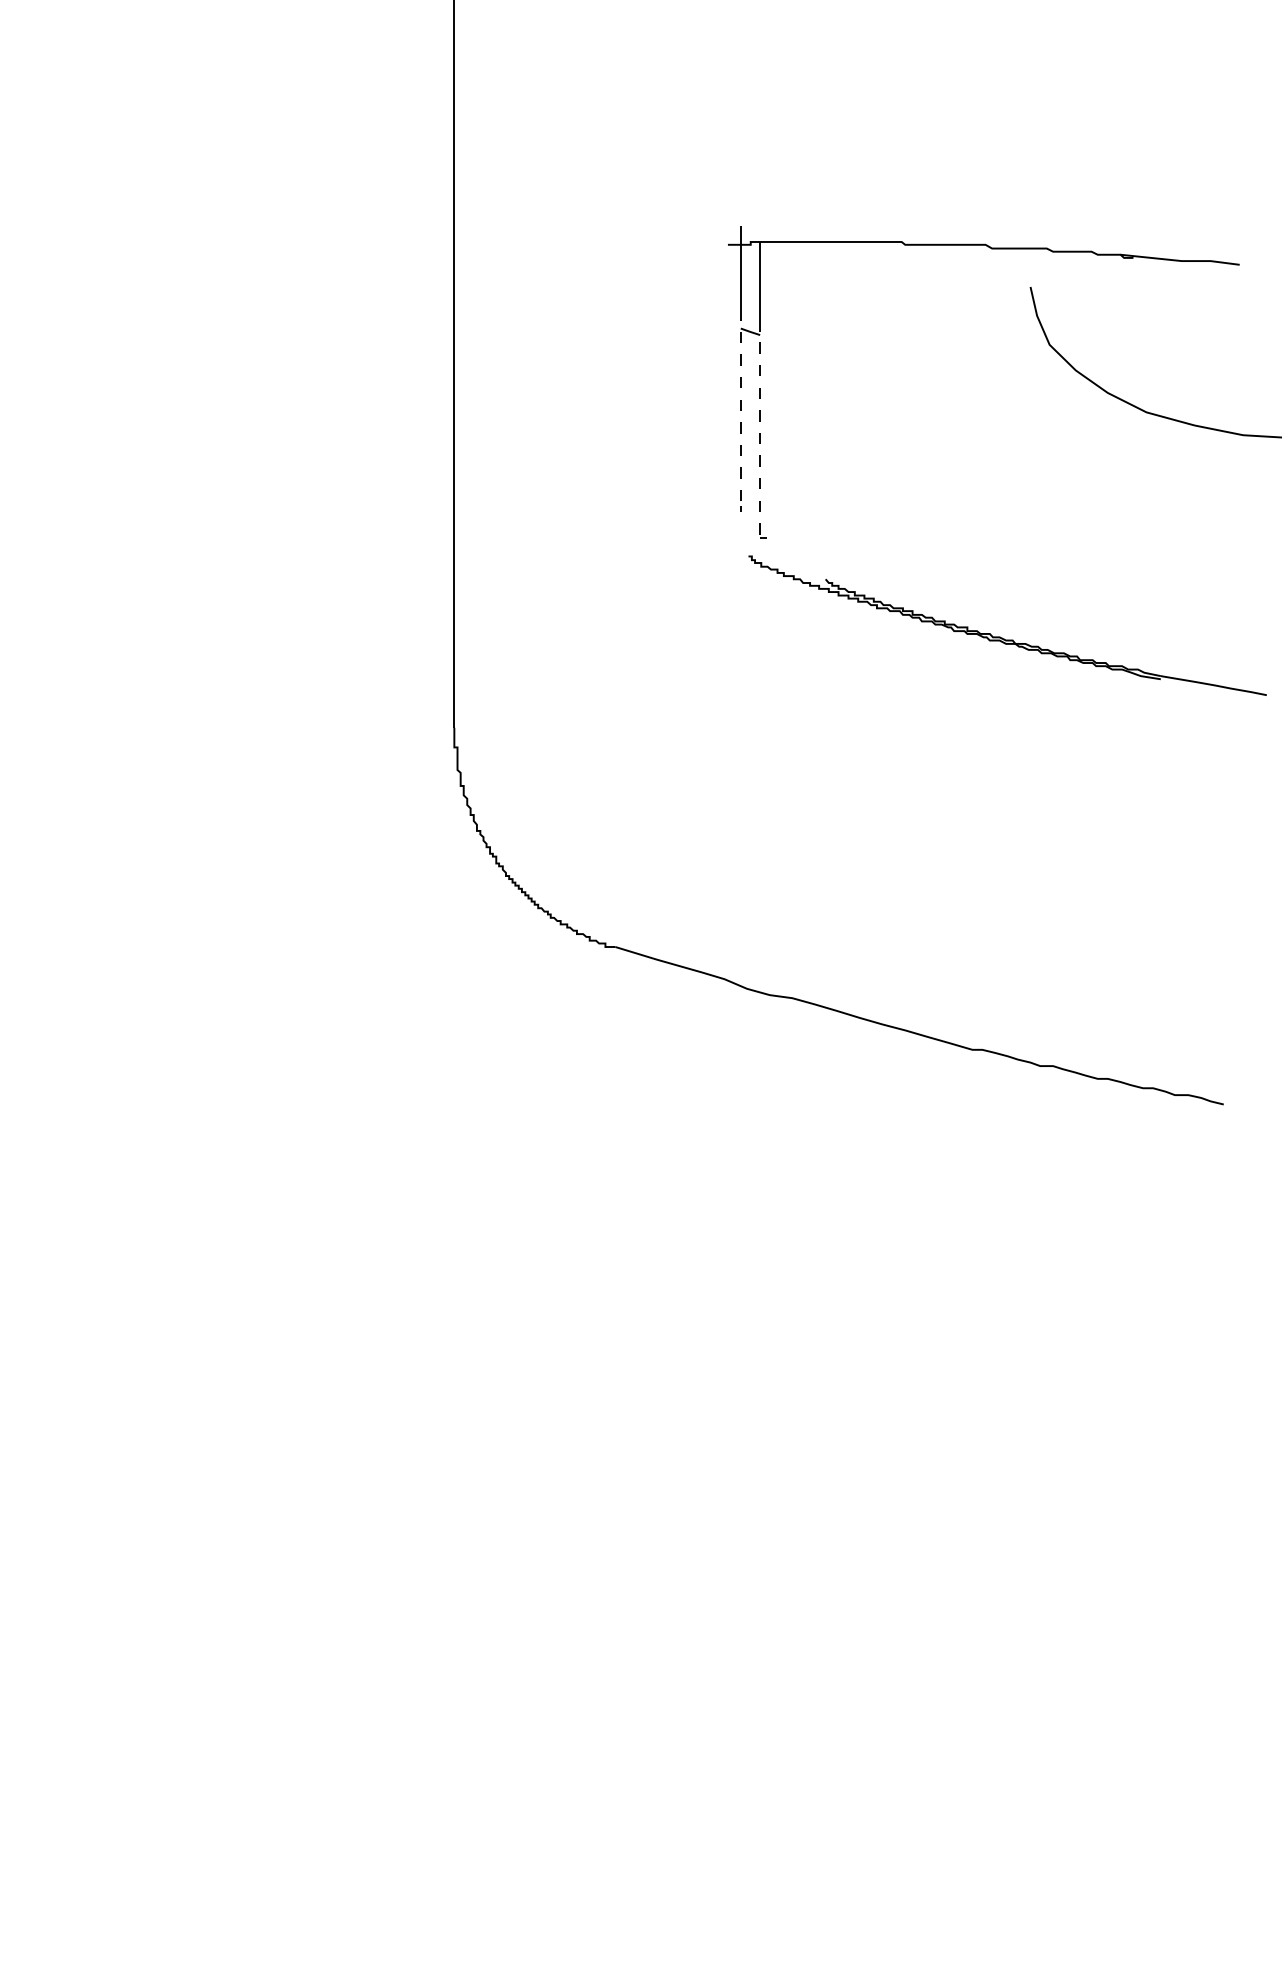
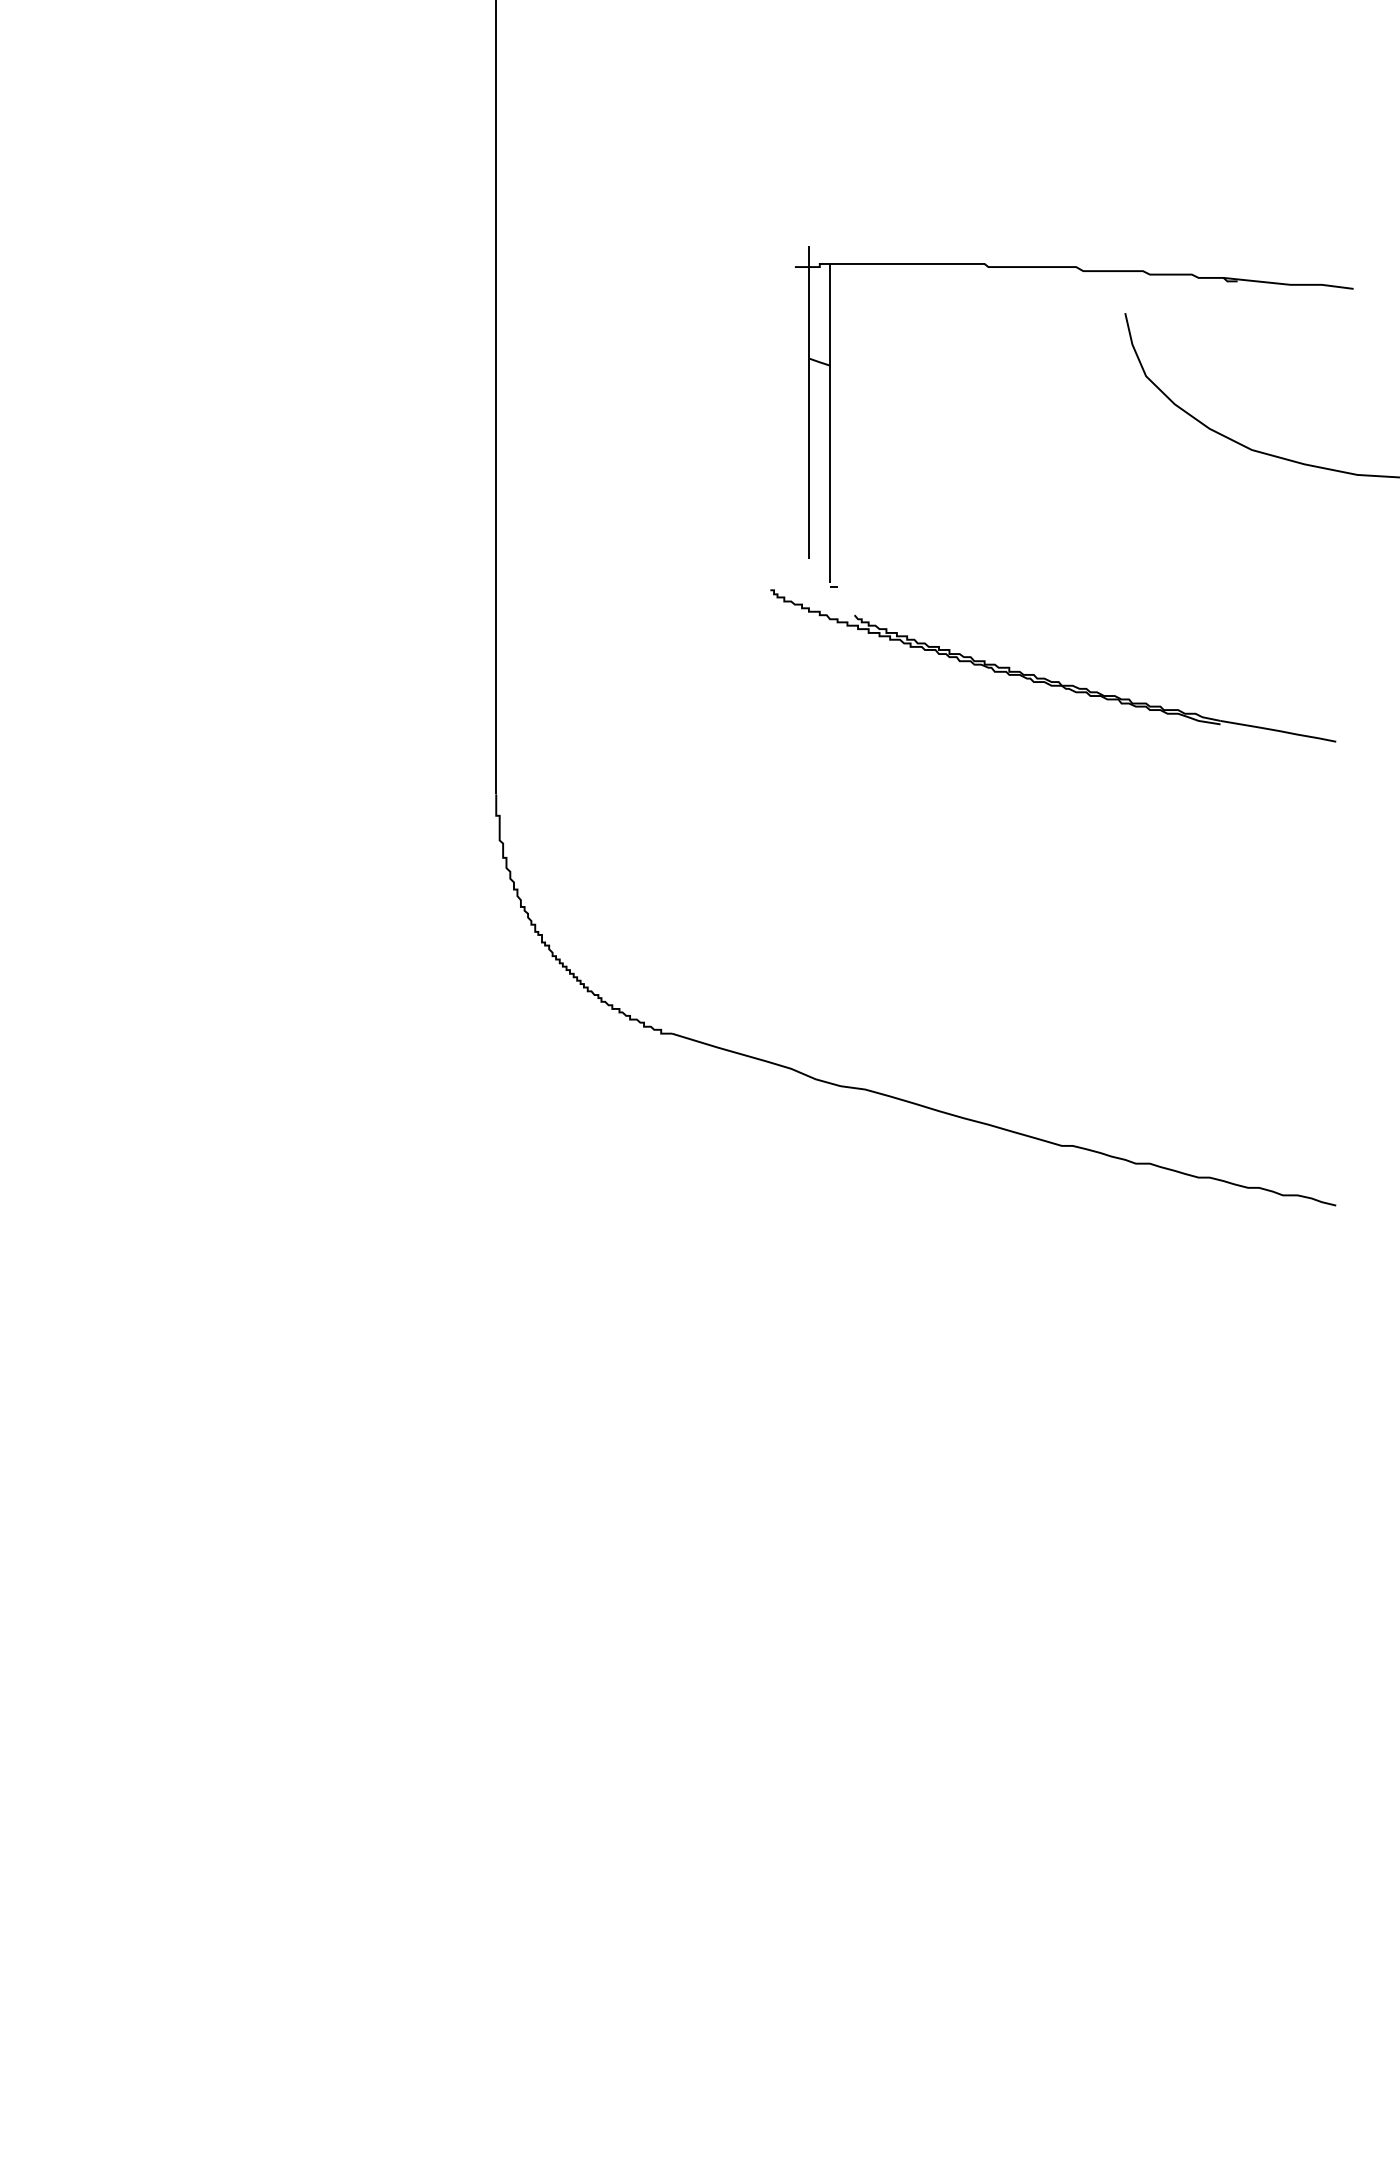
line: (740, 408) -> (808, 445), dashed -> solid
line: (760, 432) -> (830, 472), dashed -> solid
part: (1001, 637) -> (1046, 678), moved

